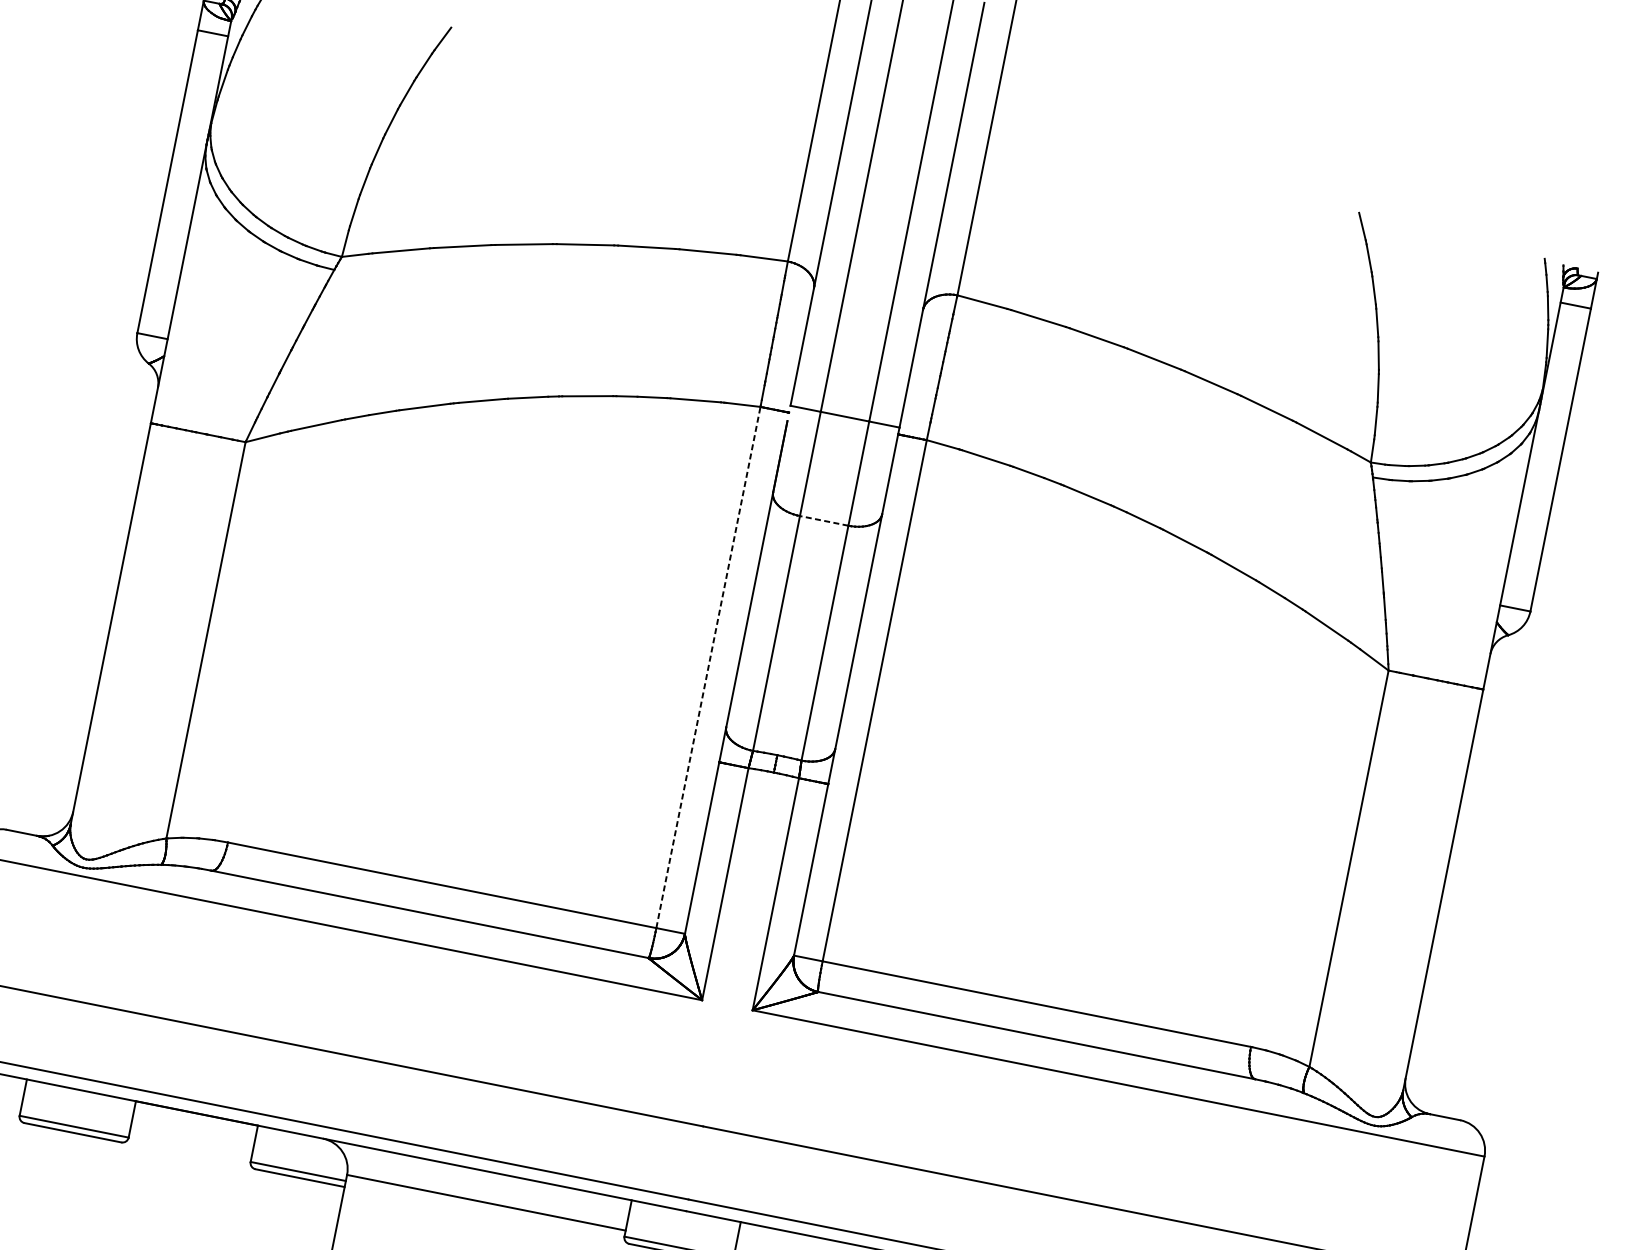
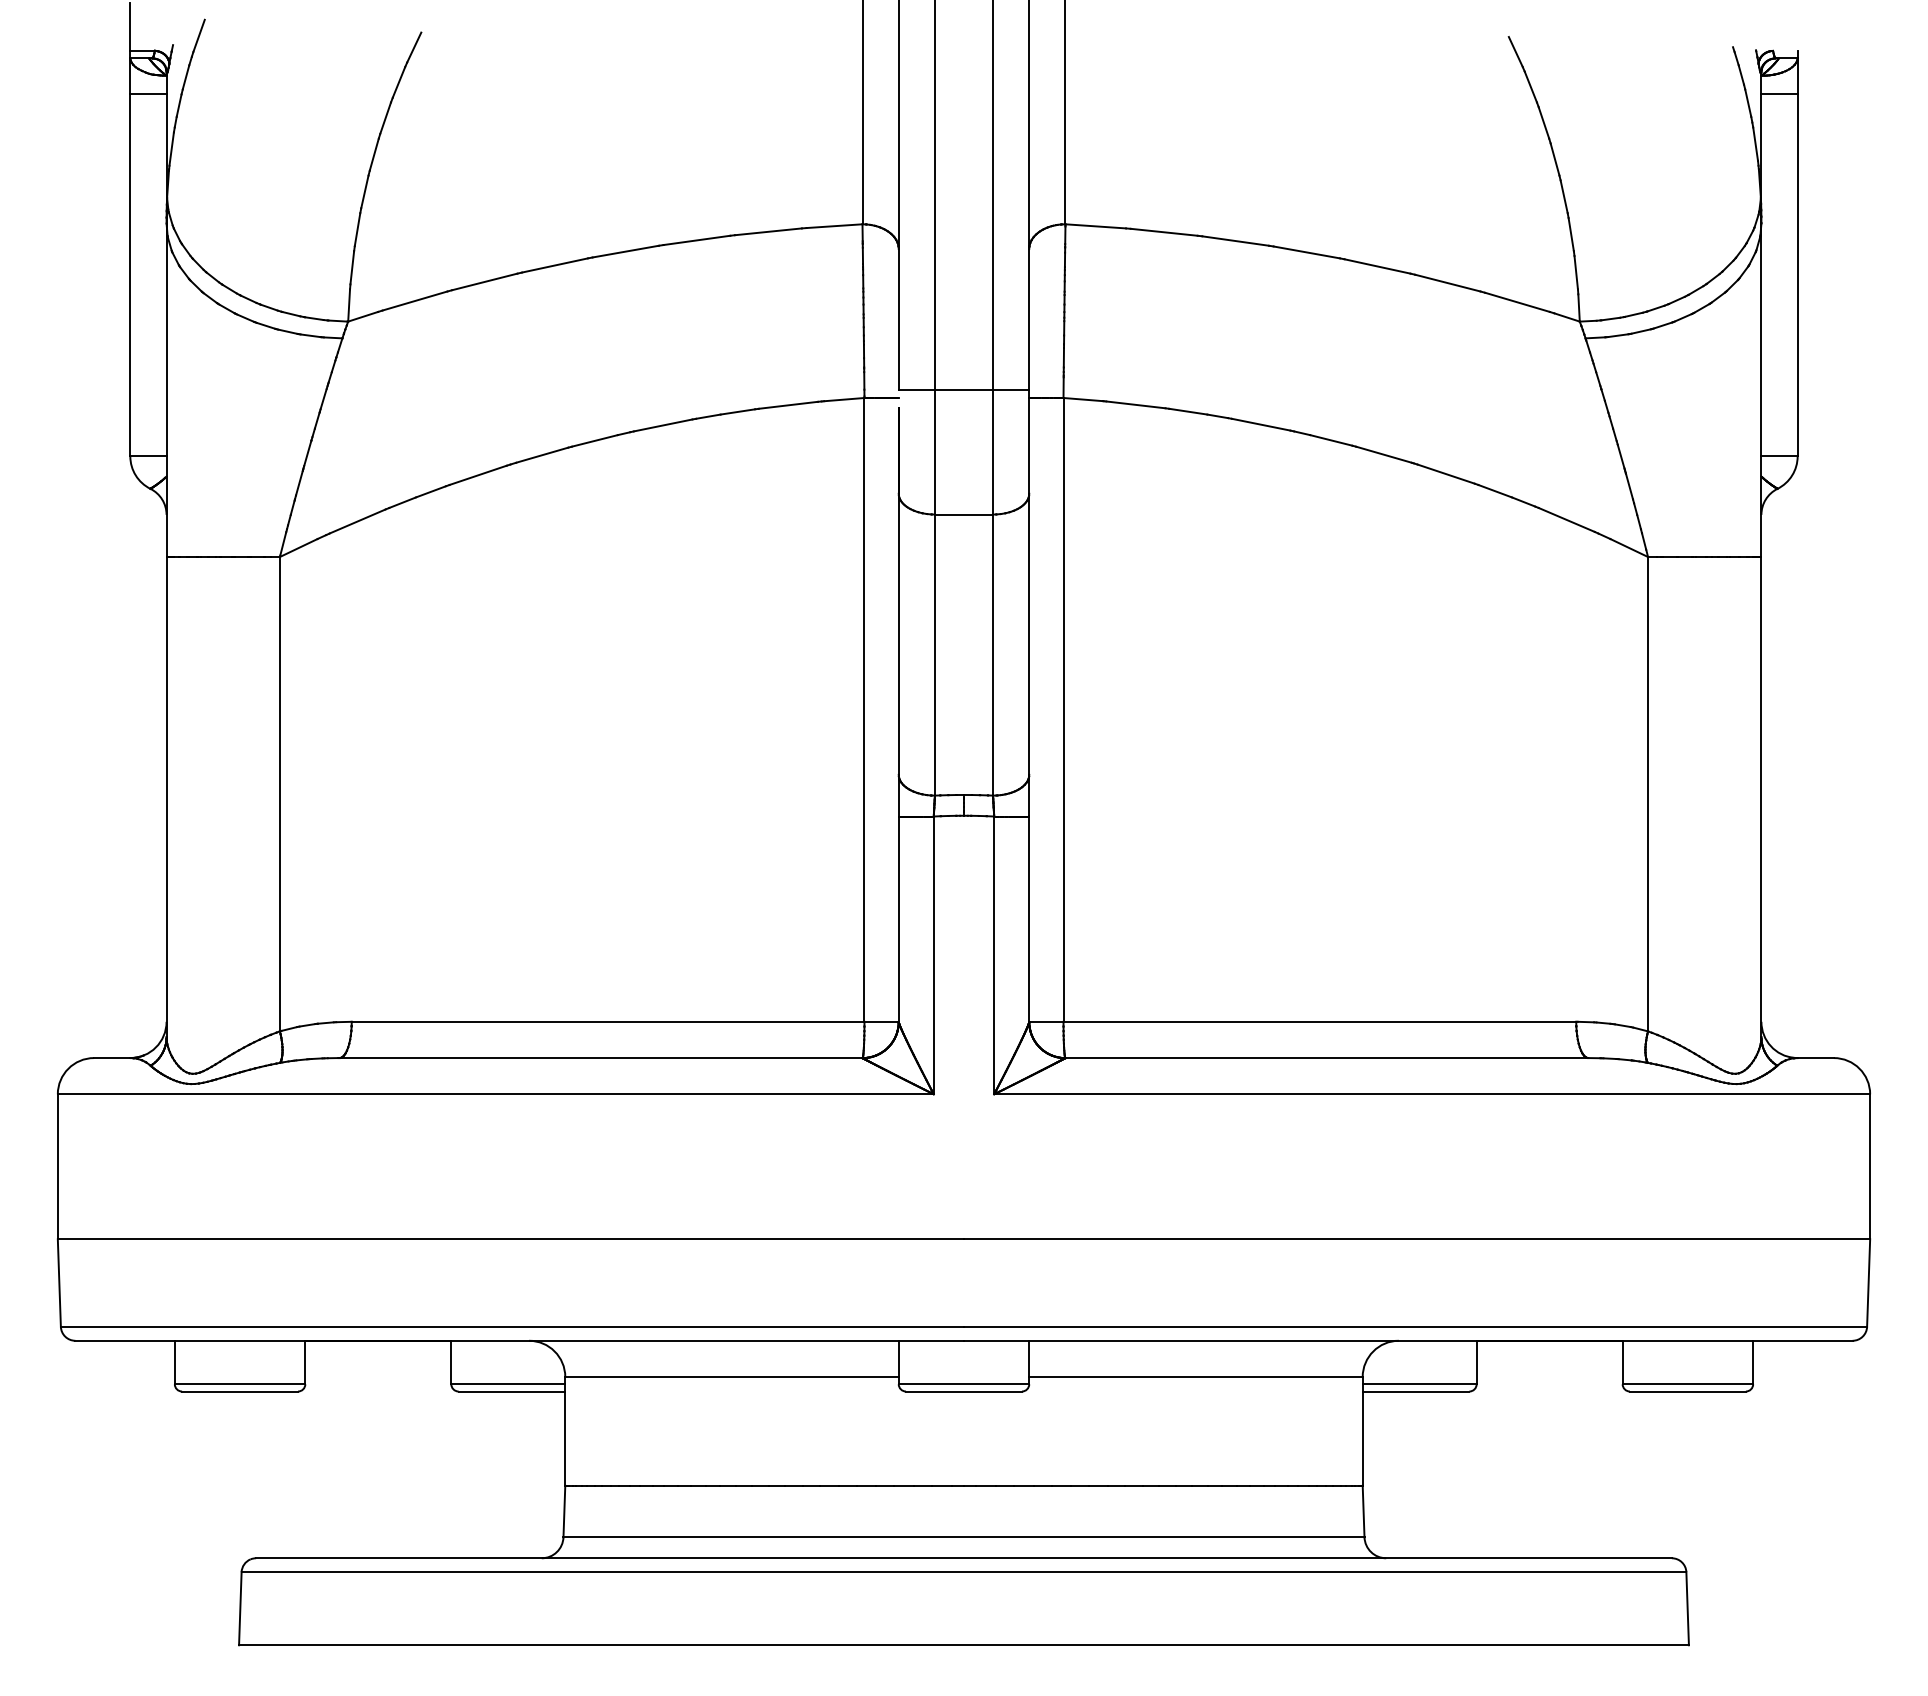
line: (824, 520) -> (964, 514), dashed -> solid
line: (708, 667) -> (864, 709), dashed -> solid

